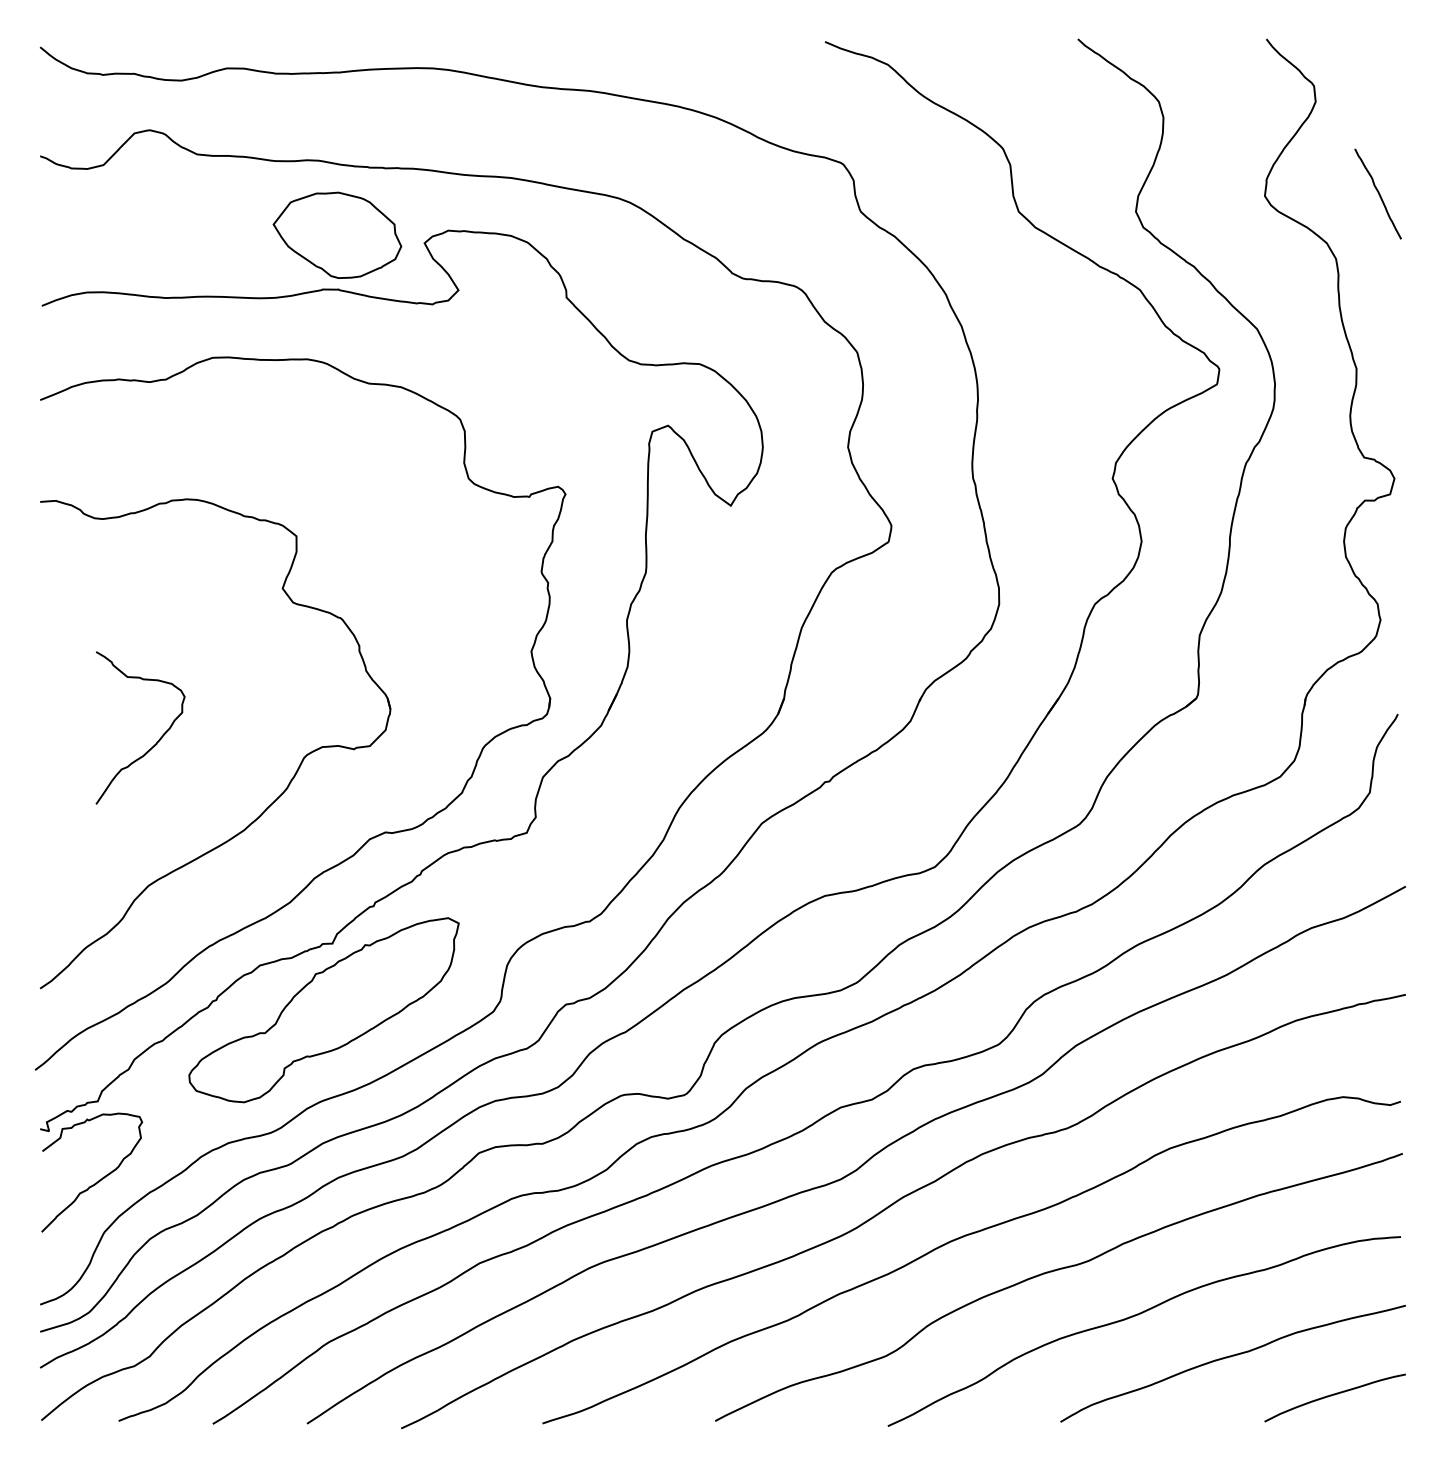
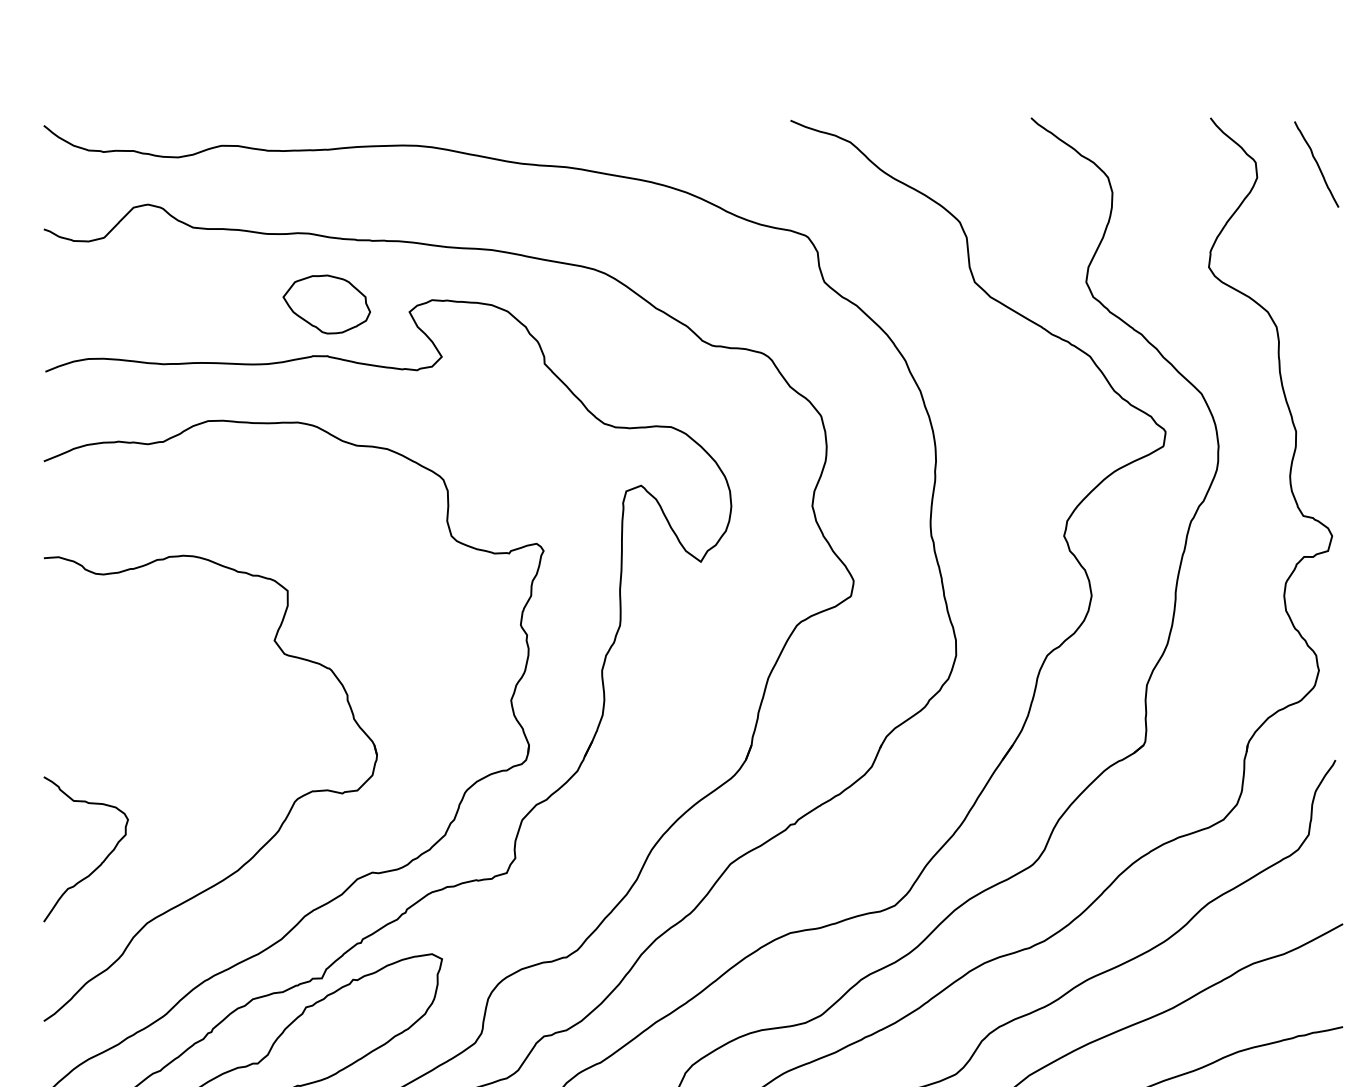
curve: (1377, 192) -> (1316, 163), moved
part: (337, 234) -> (326, 303), size x0.71
curve: (156, 741) -> (101, 862), moved

